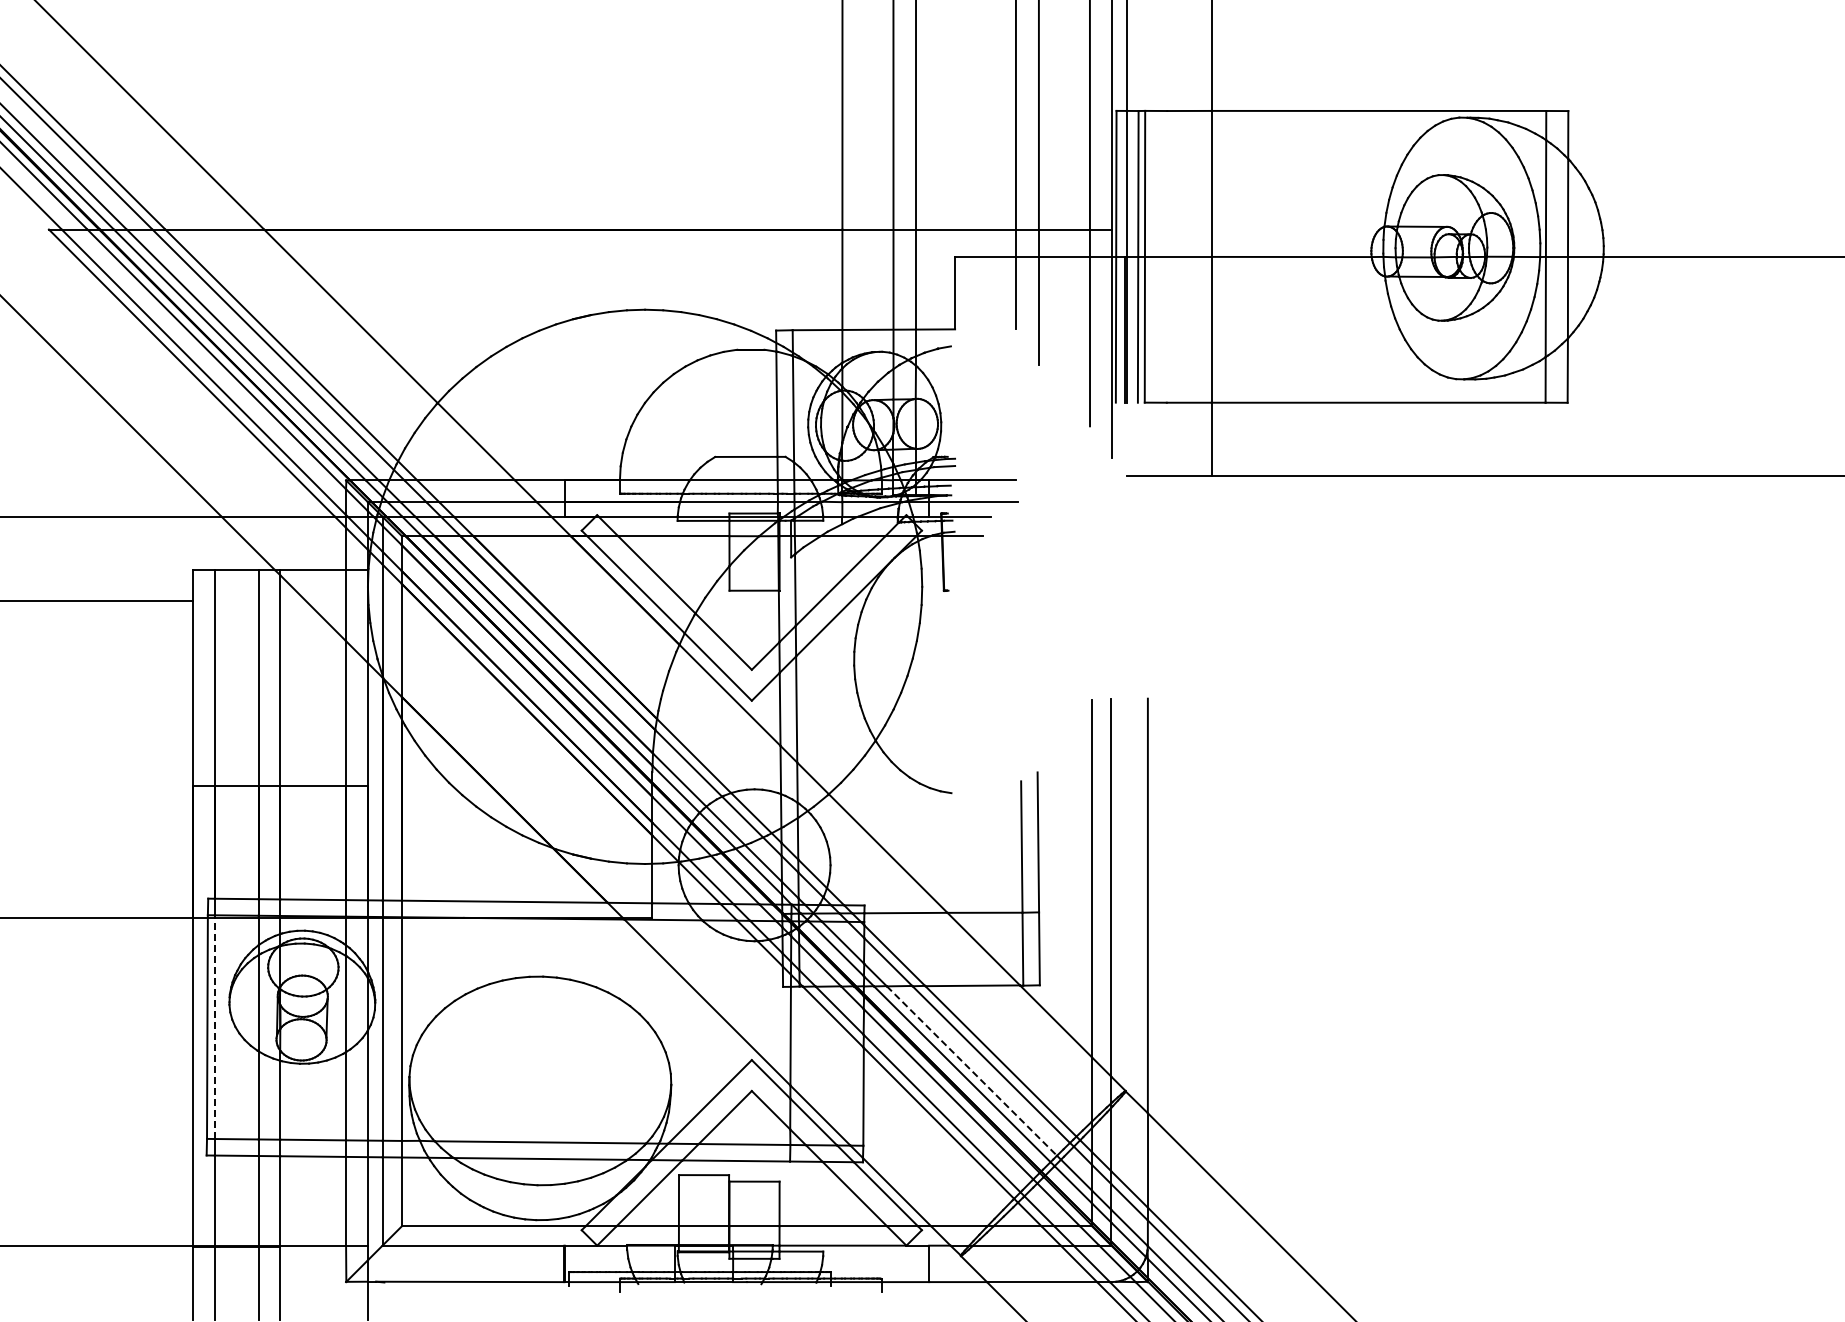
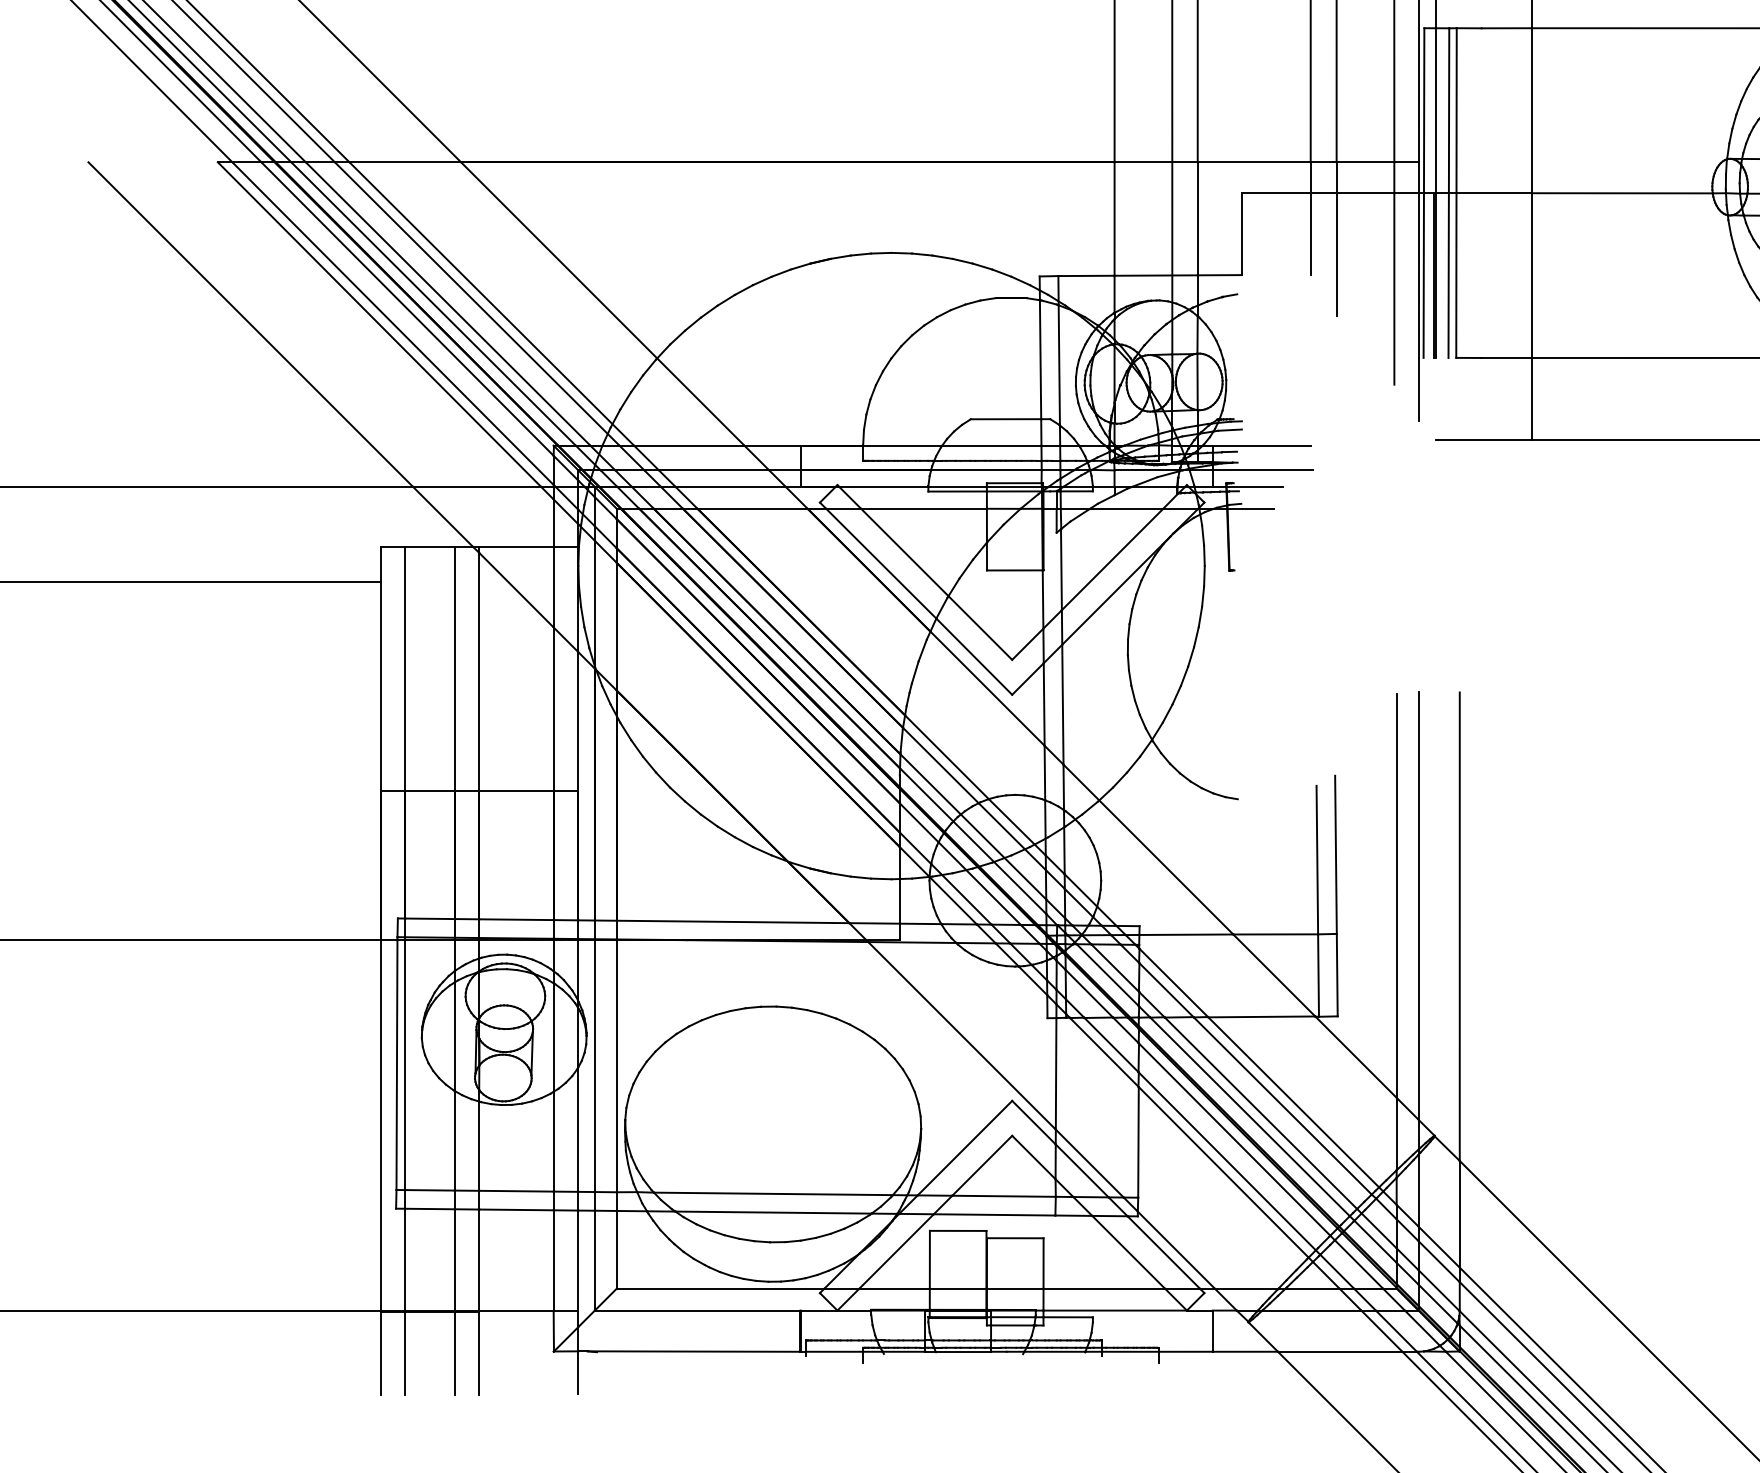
line: (214, 1028) -> (404, 1065), dashed -> solid
line: (972, 1071) -> (1261, 1113), dashed -> solid

